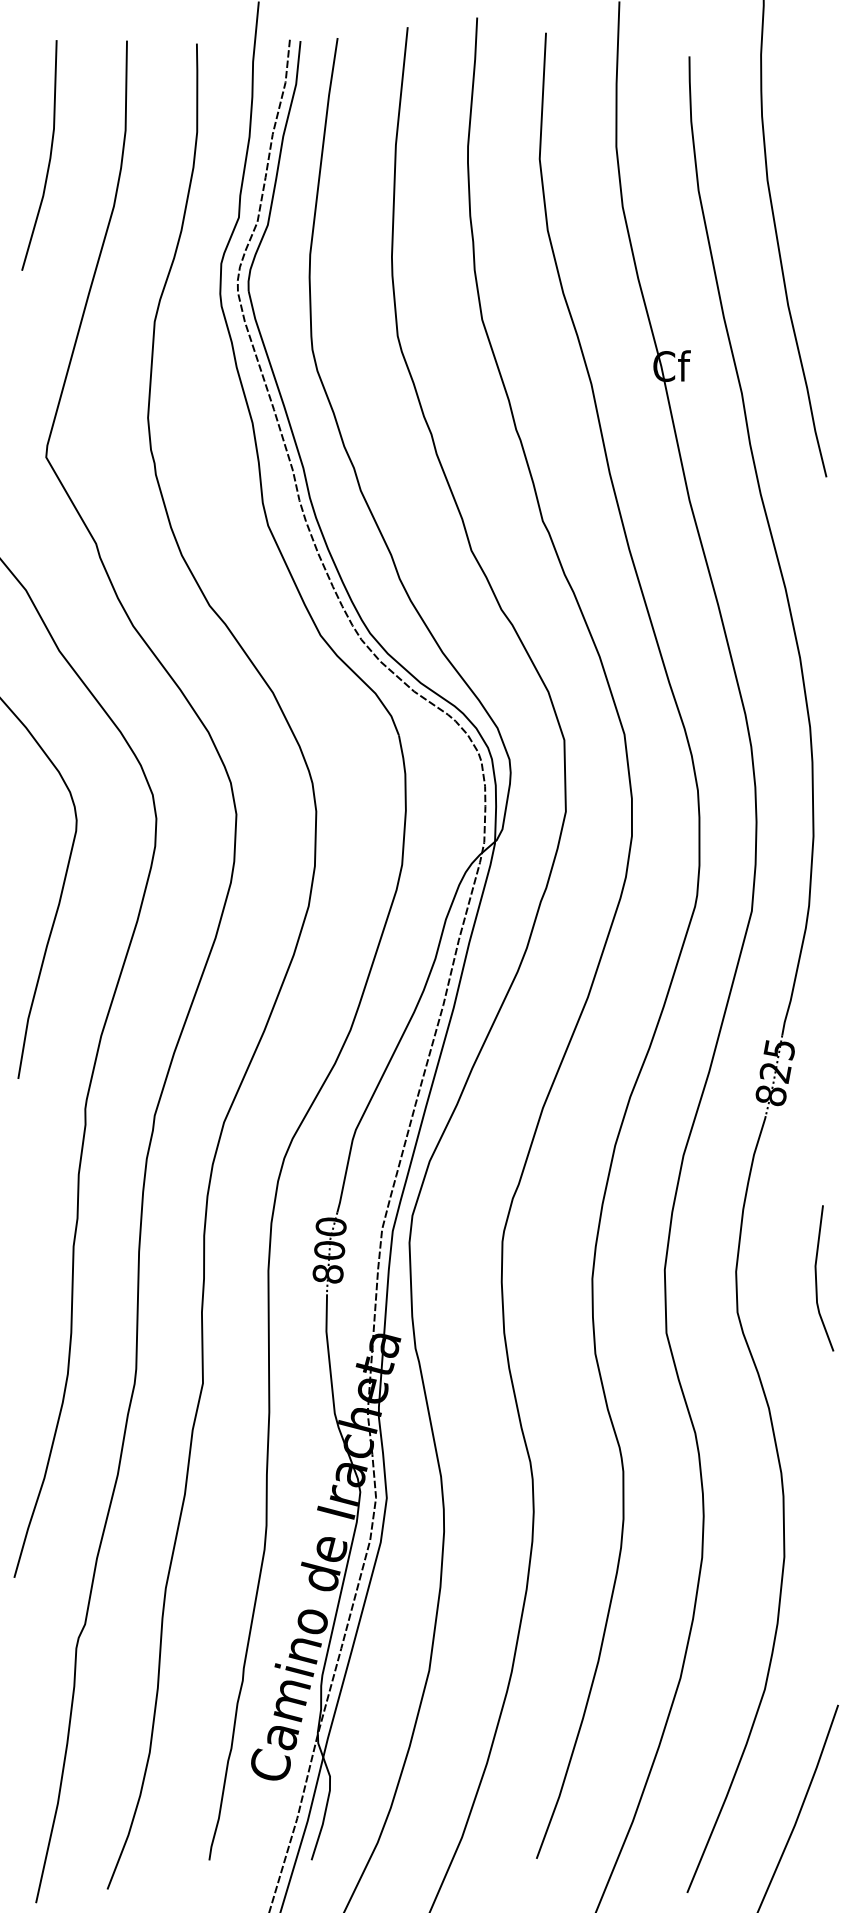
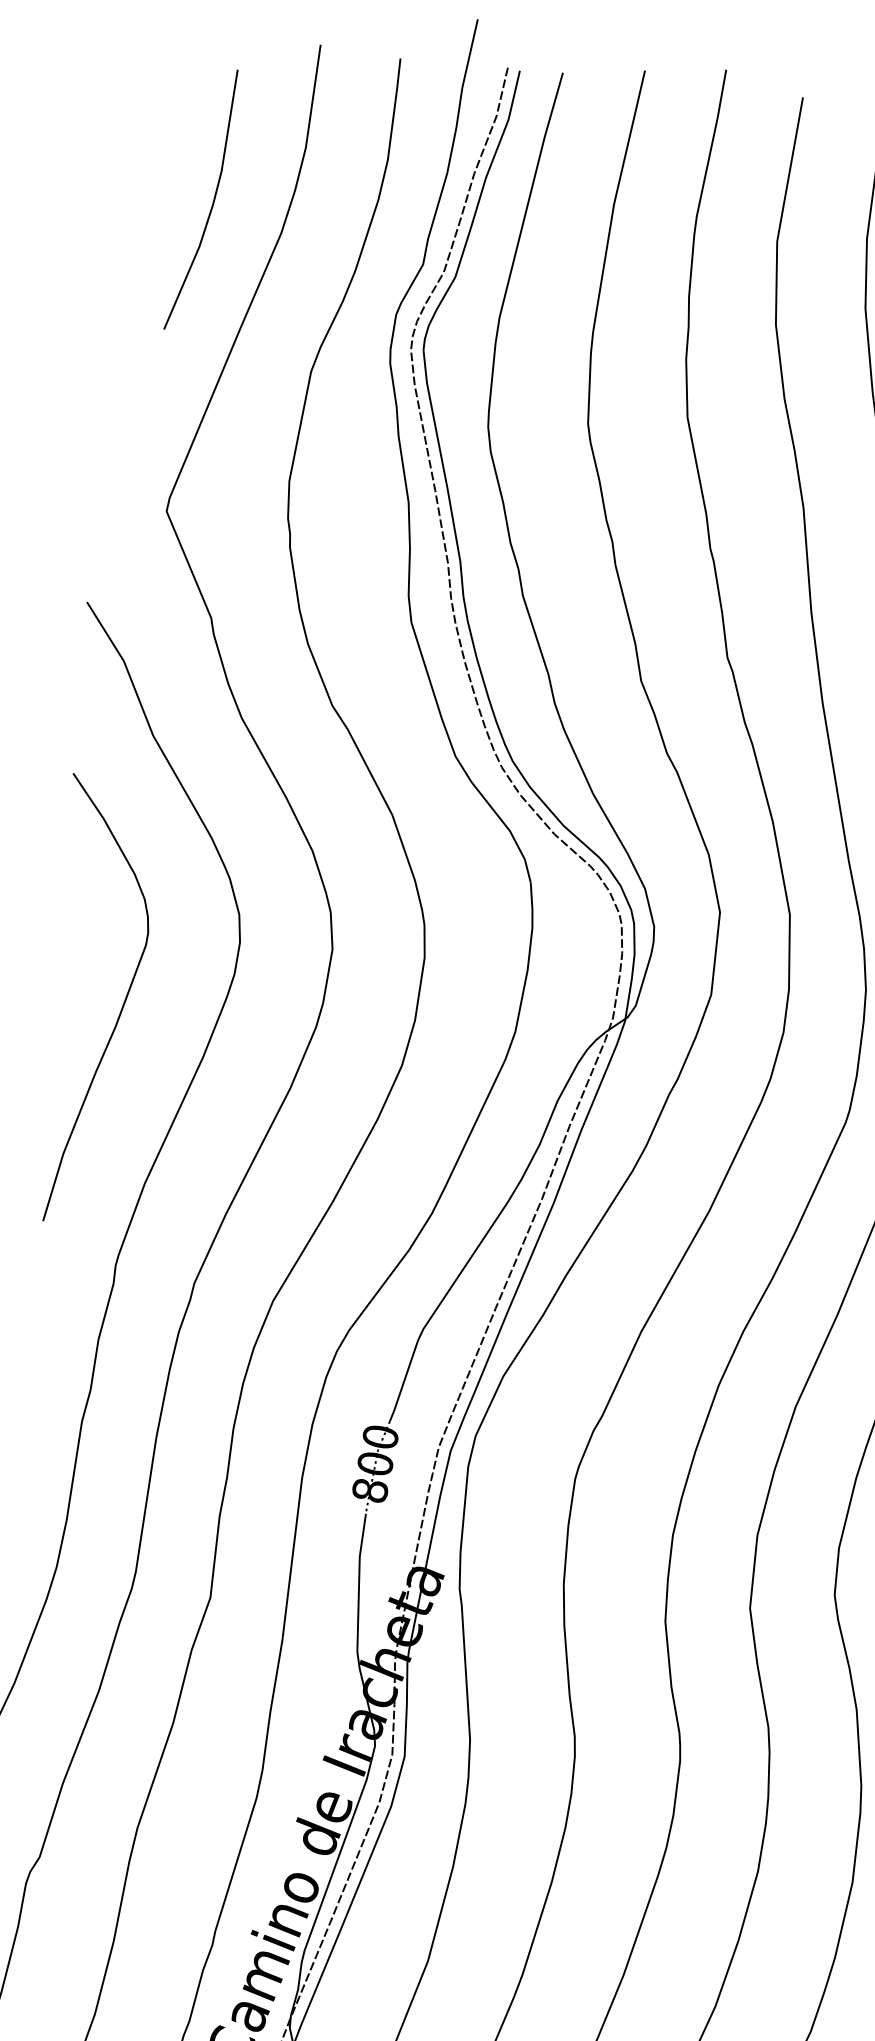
line: (49, 155) -> (212, 201), moved

